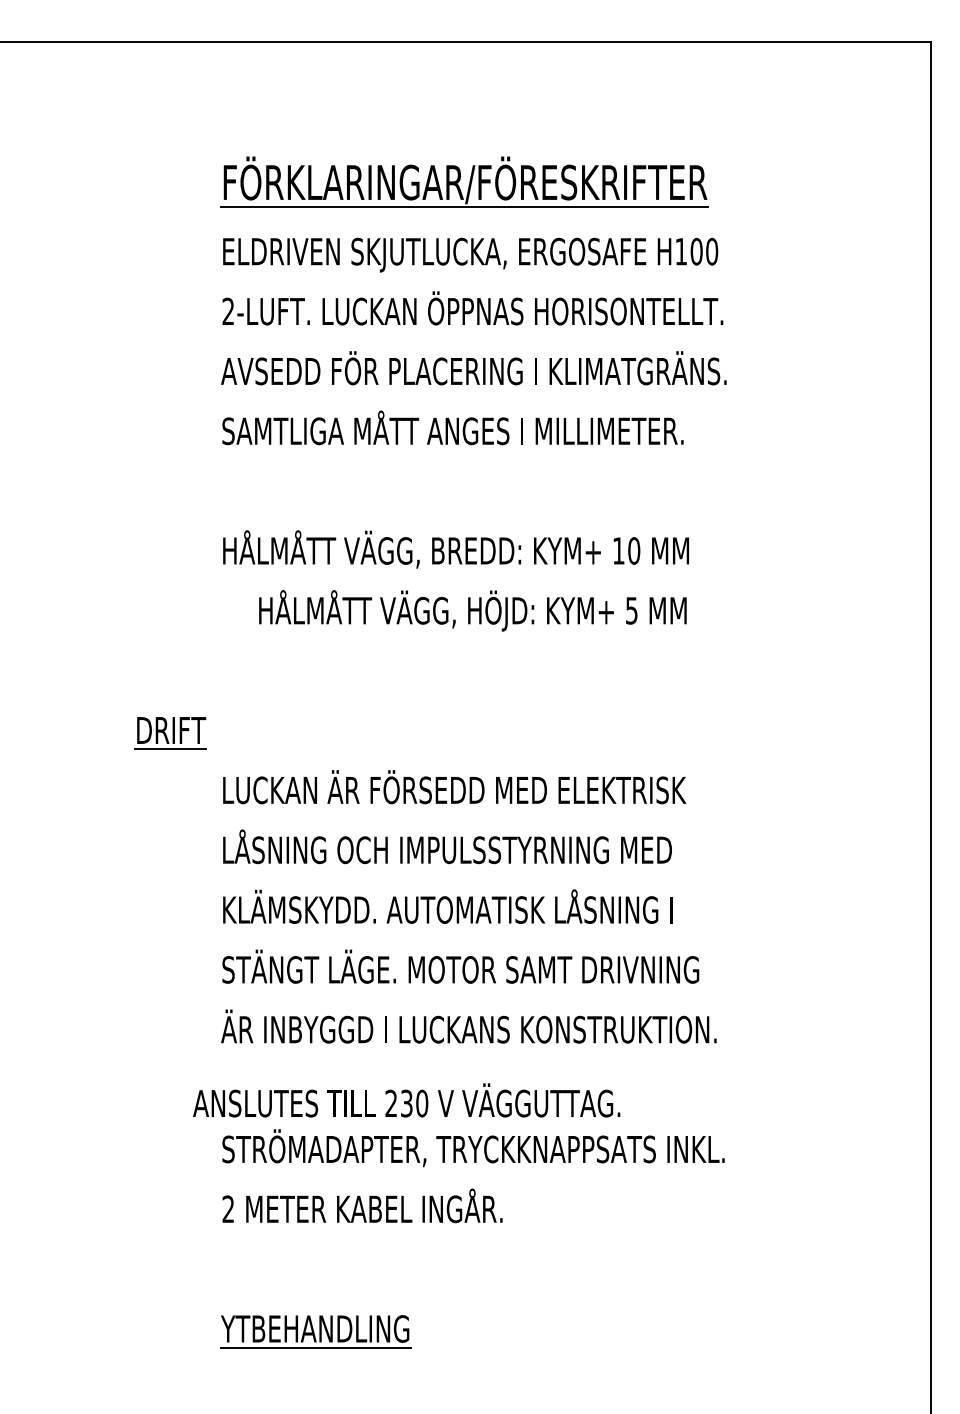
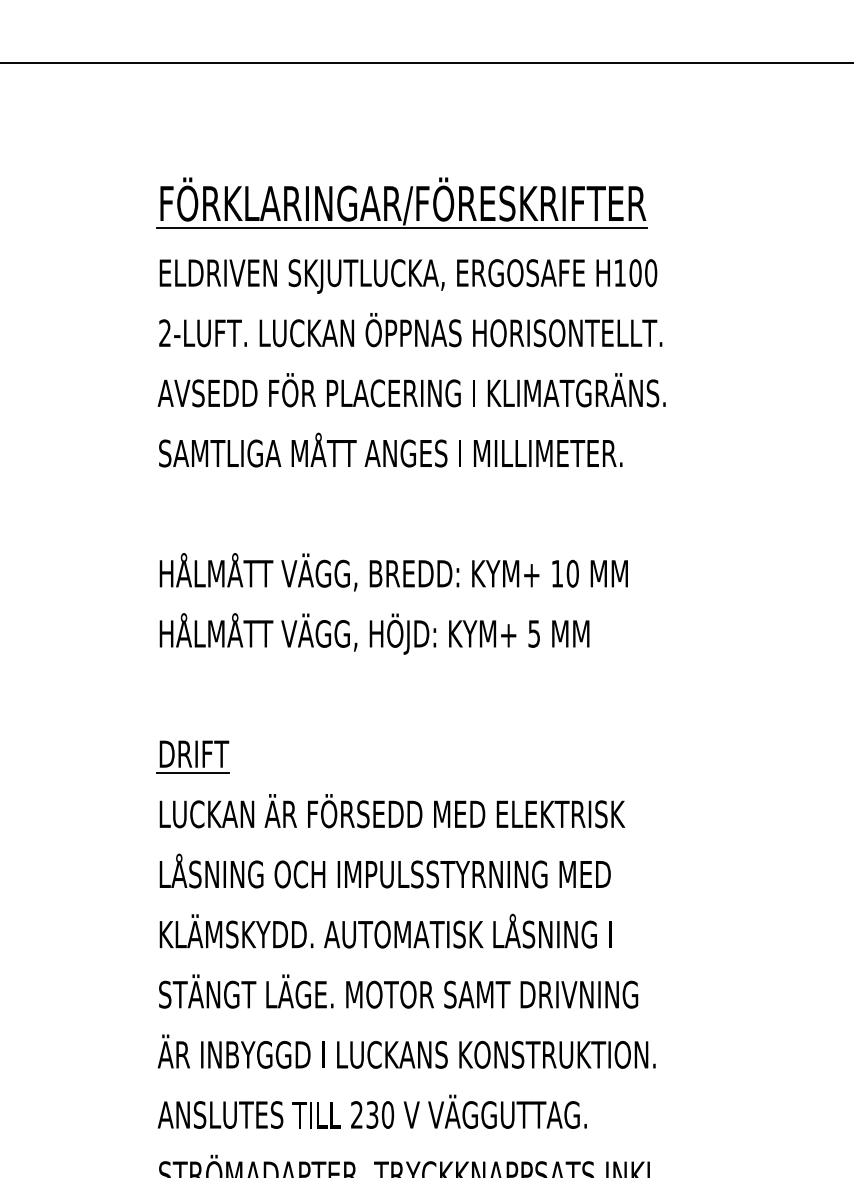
text: (472, 610) -> (374, 633), moved
part: (170, 733) -> (193, 757), moved
text: (406, 1100) -> (372, 1111), moved

